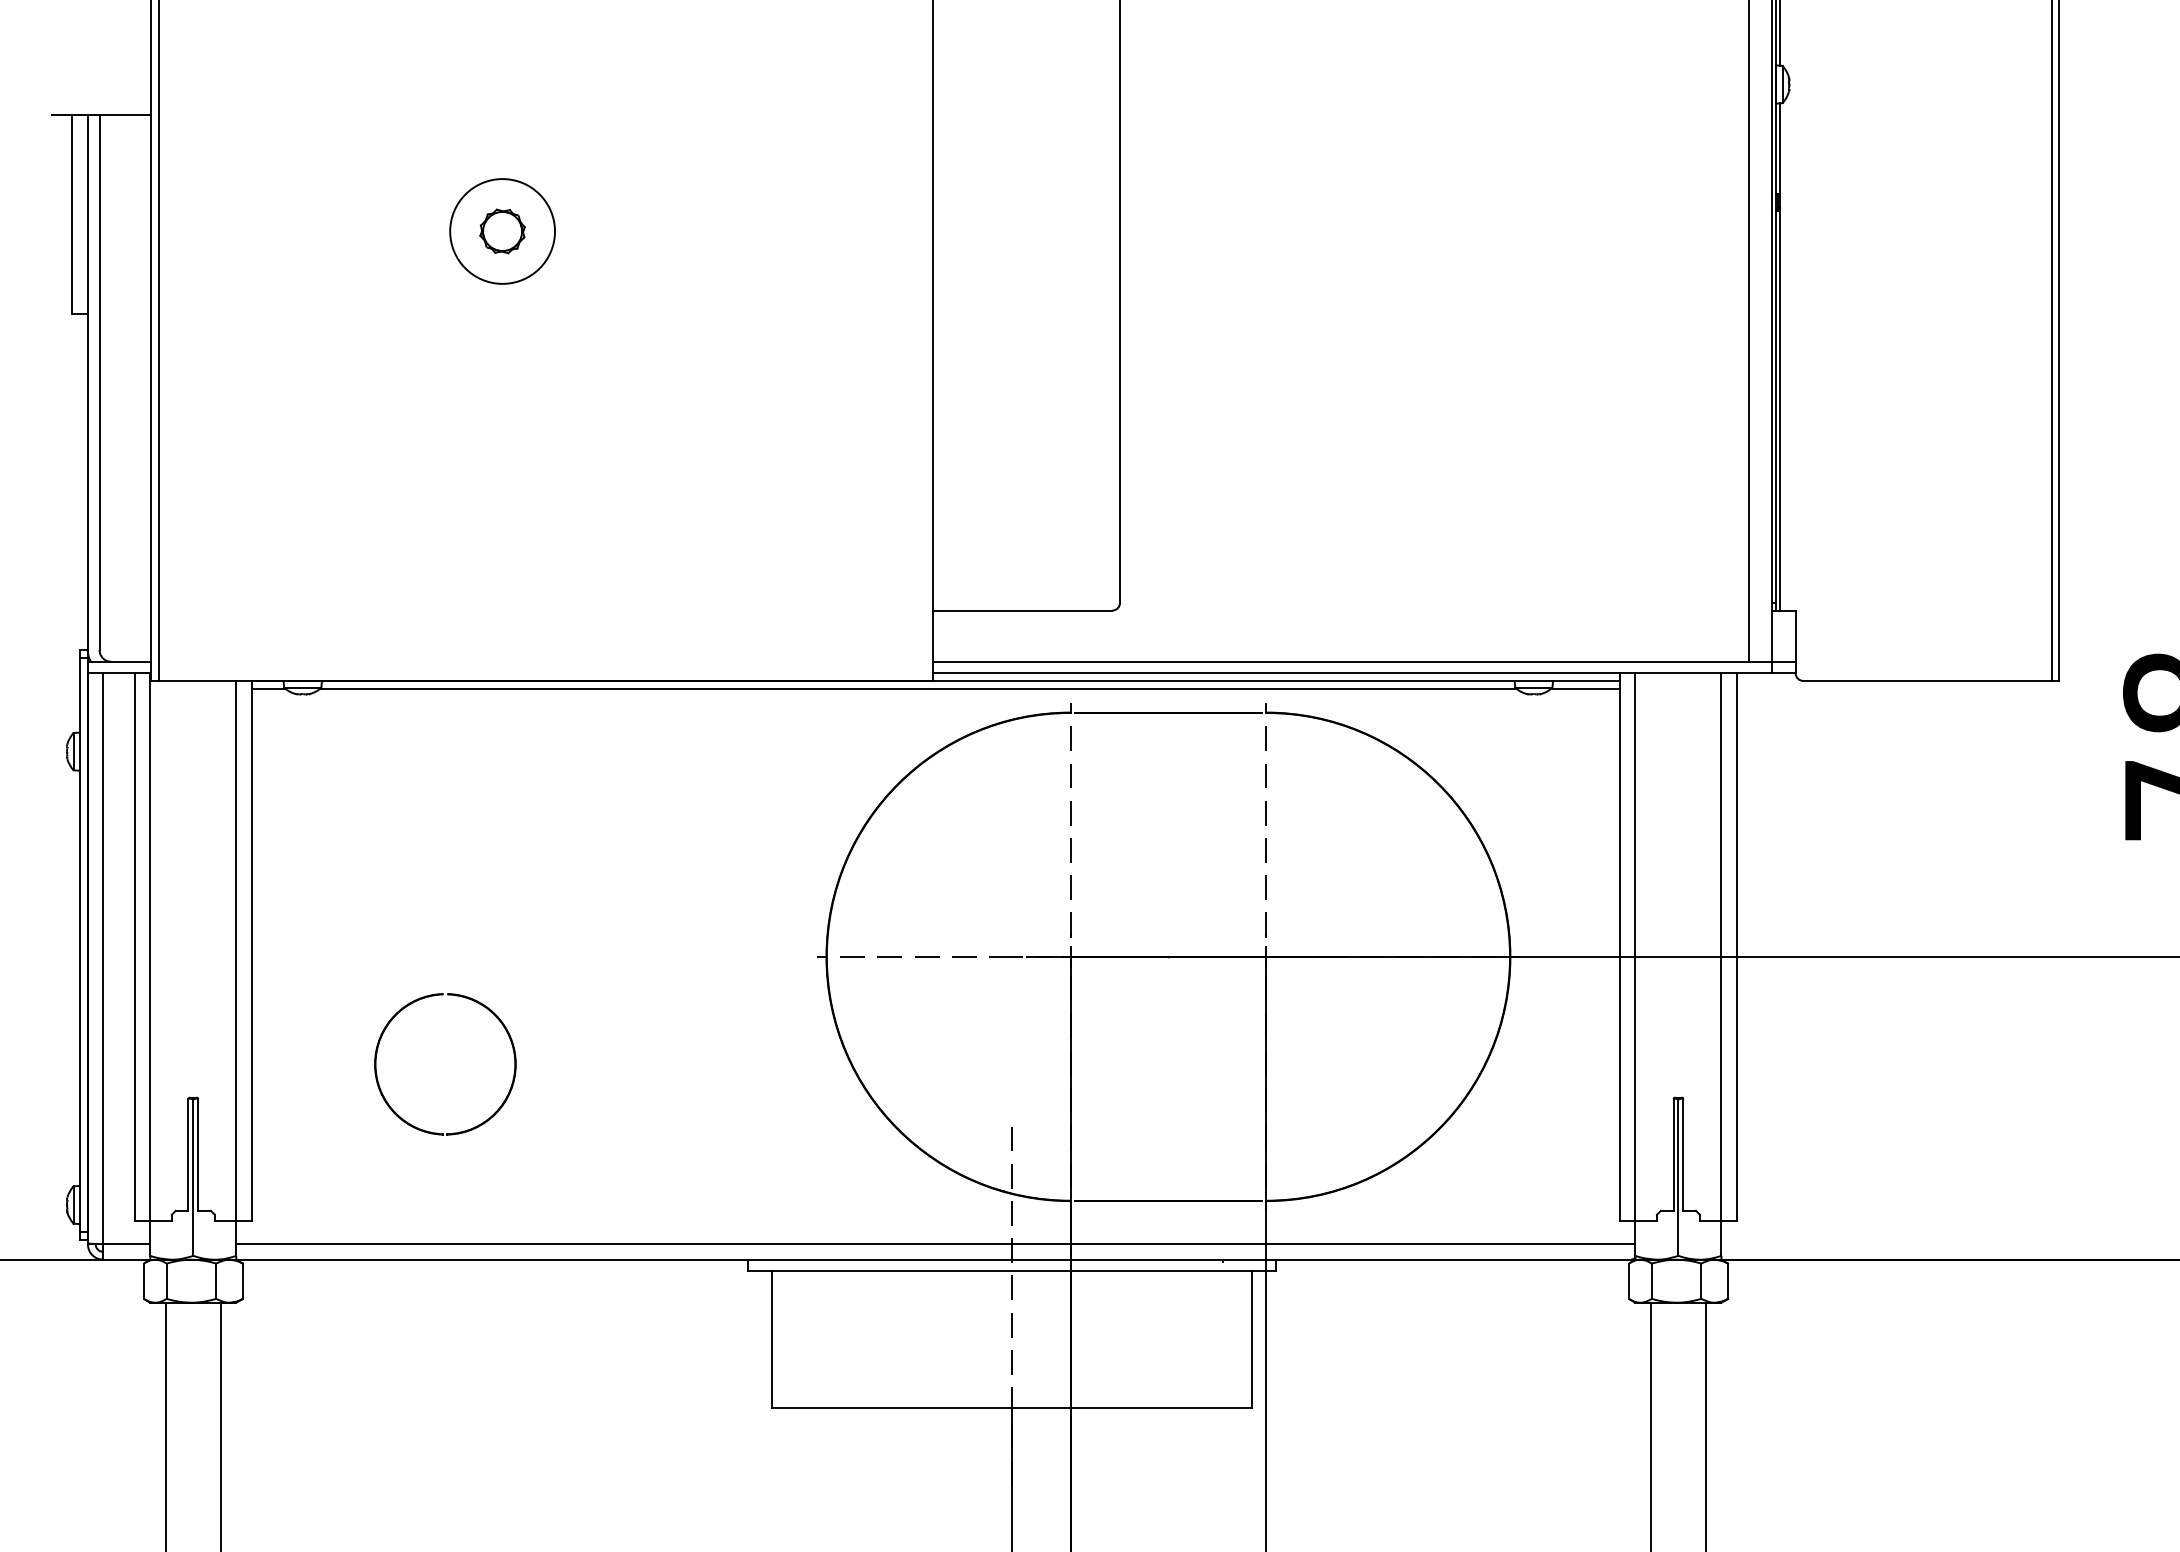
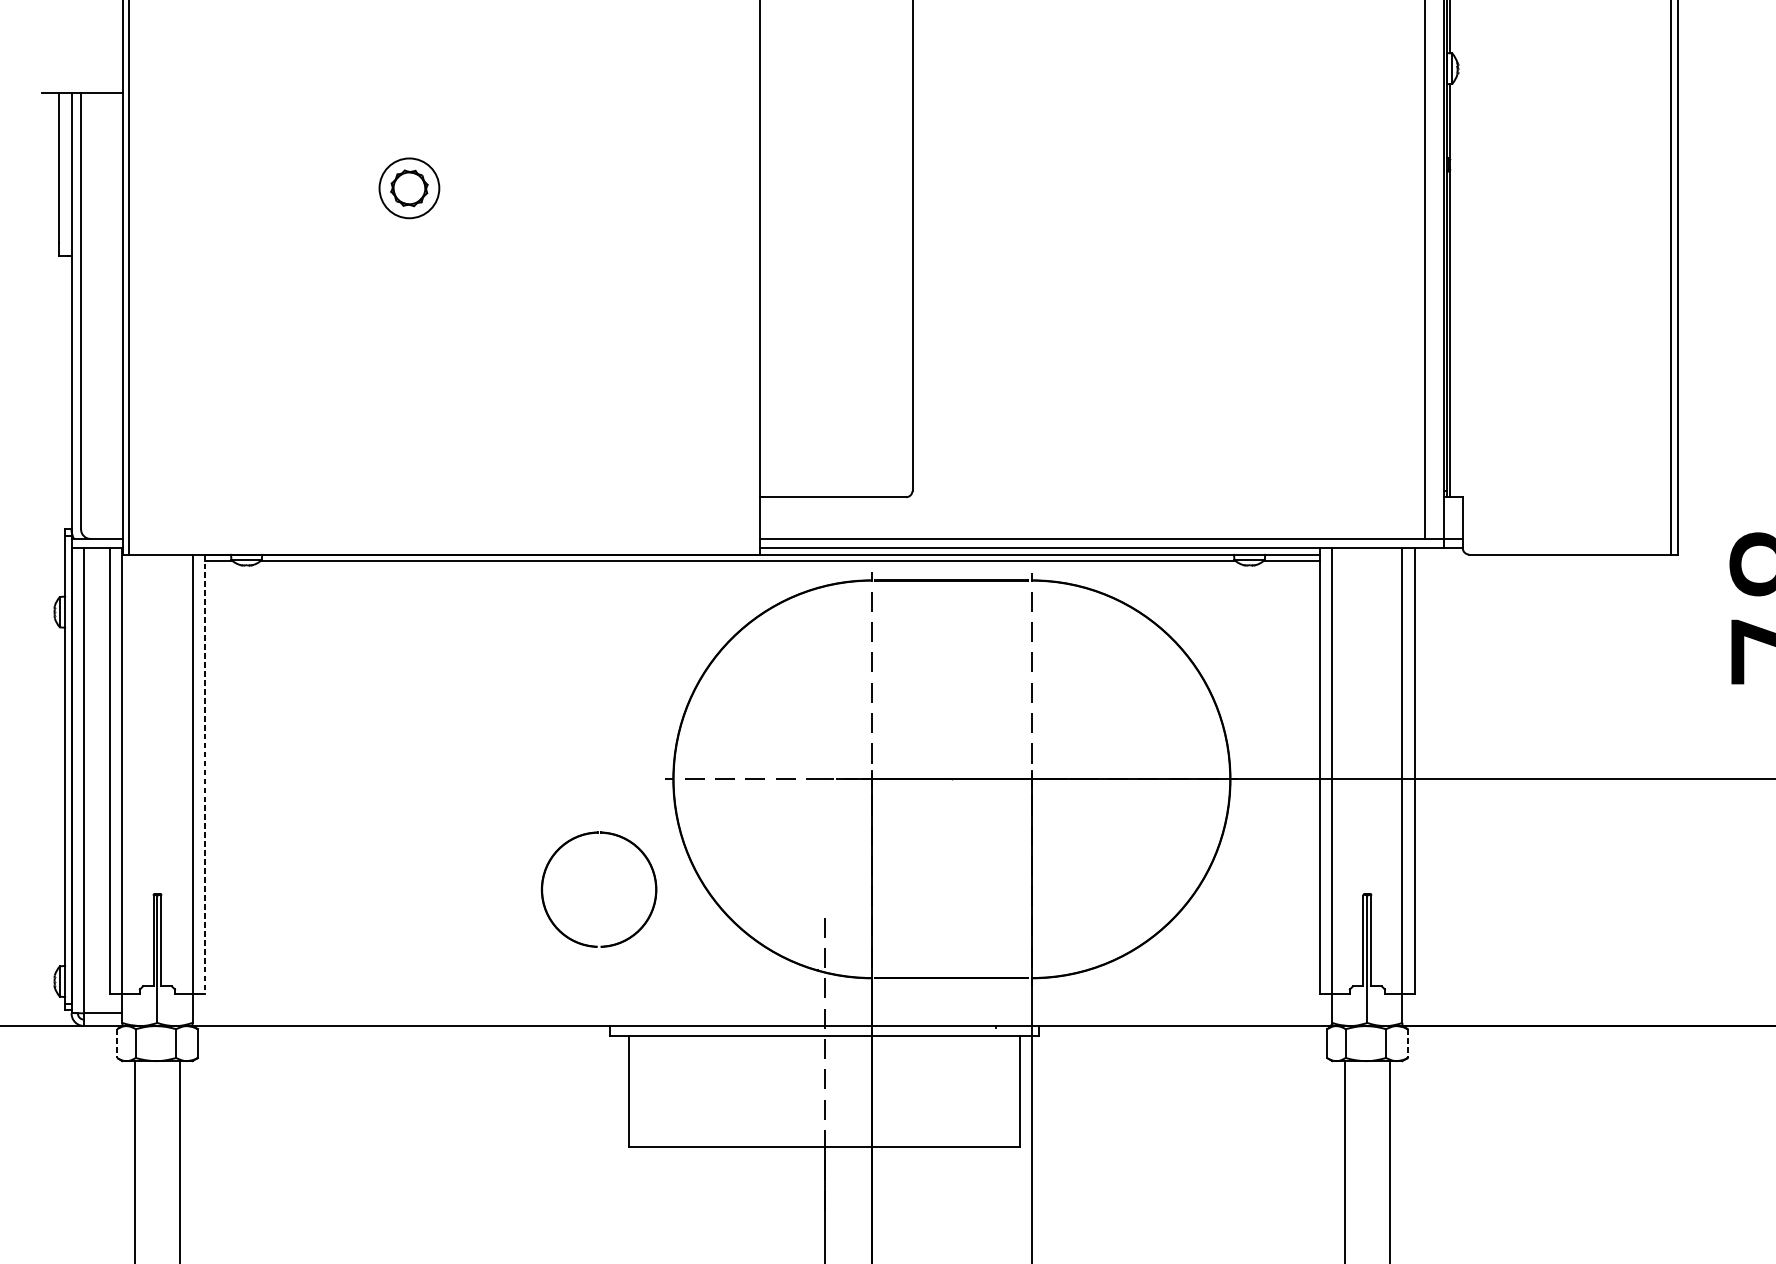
circle: (502, 231) -> (409, 188), size x0.7
line: (251, 950) -> (204, 774), solid -> dashed
part: (474, 1126) -> (622, 940), moved
line: (935, 1244) -> (762, 1013), removed
line: (143, 1281) -> (116, 1043), solid -> dashed
line: (1728, 1281) -> (1408, 1043), solid -> dashed

